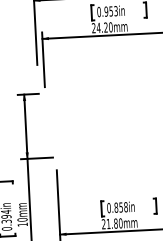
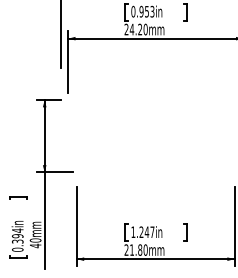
text: (117, 207) -> (142, 232), 0.858in -> 1.247in
text: (22, 224) -> (35, 245), 10mm -> 40mm

